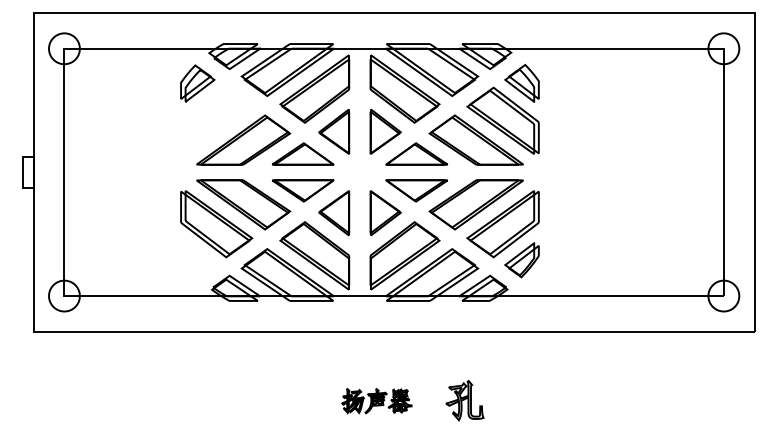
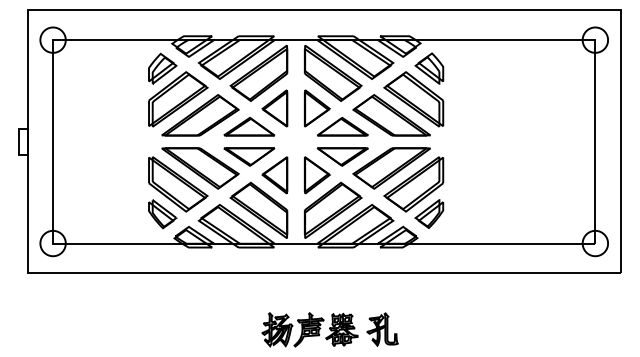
part: (216, 120) -> (178, 99), added
part: (197, 260) -> (162, 214), added
part: (376, 400) -> (309, 329), size x1.67

